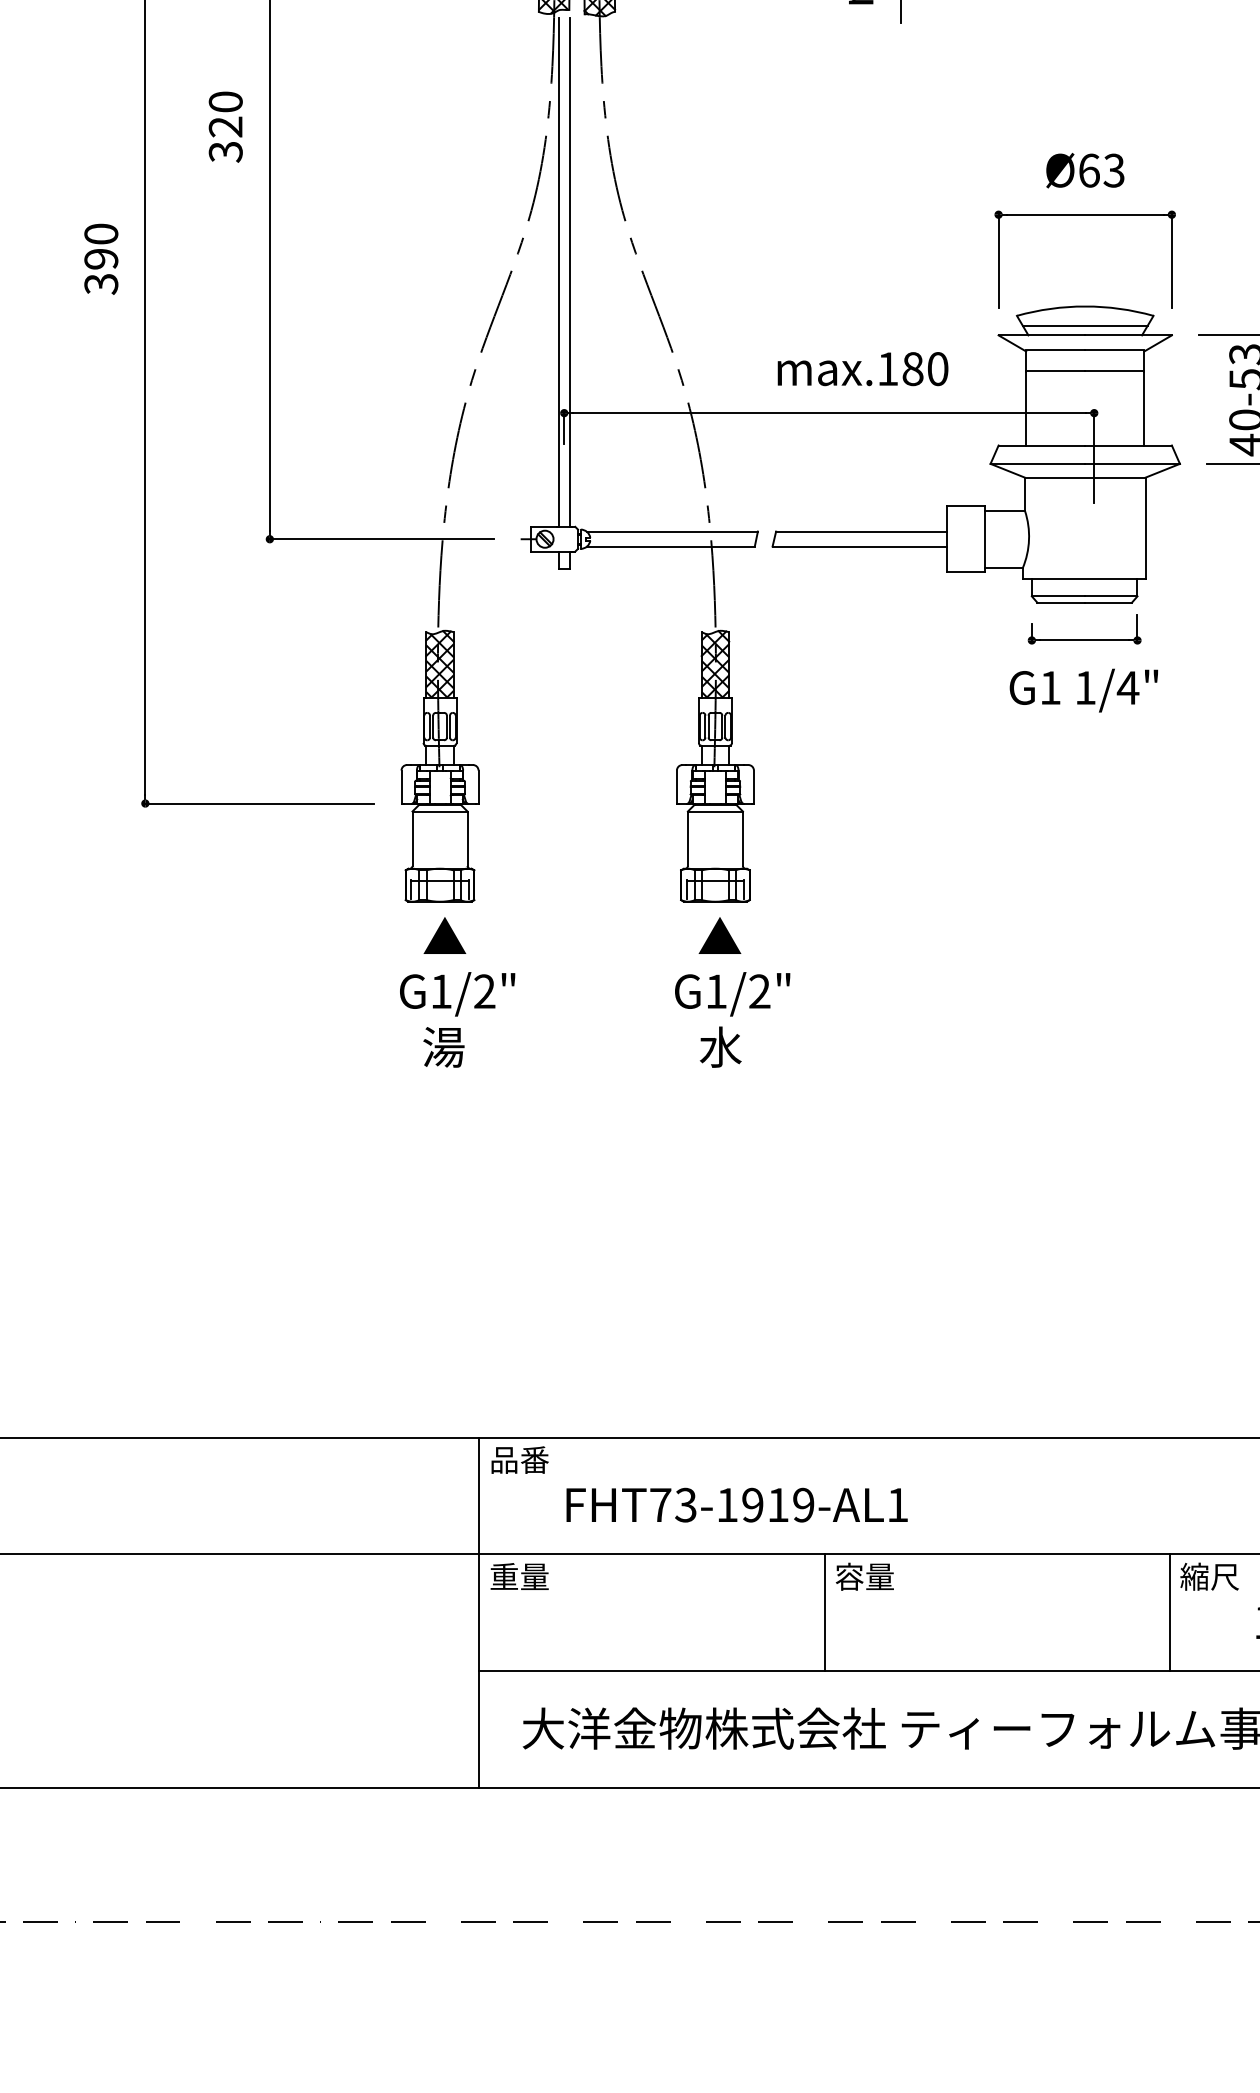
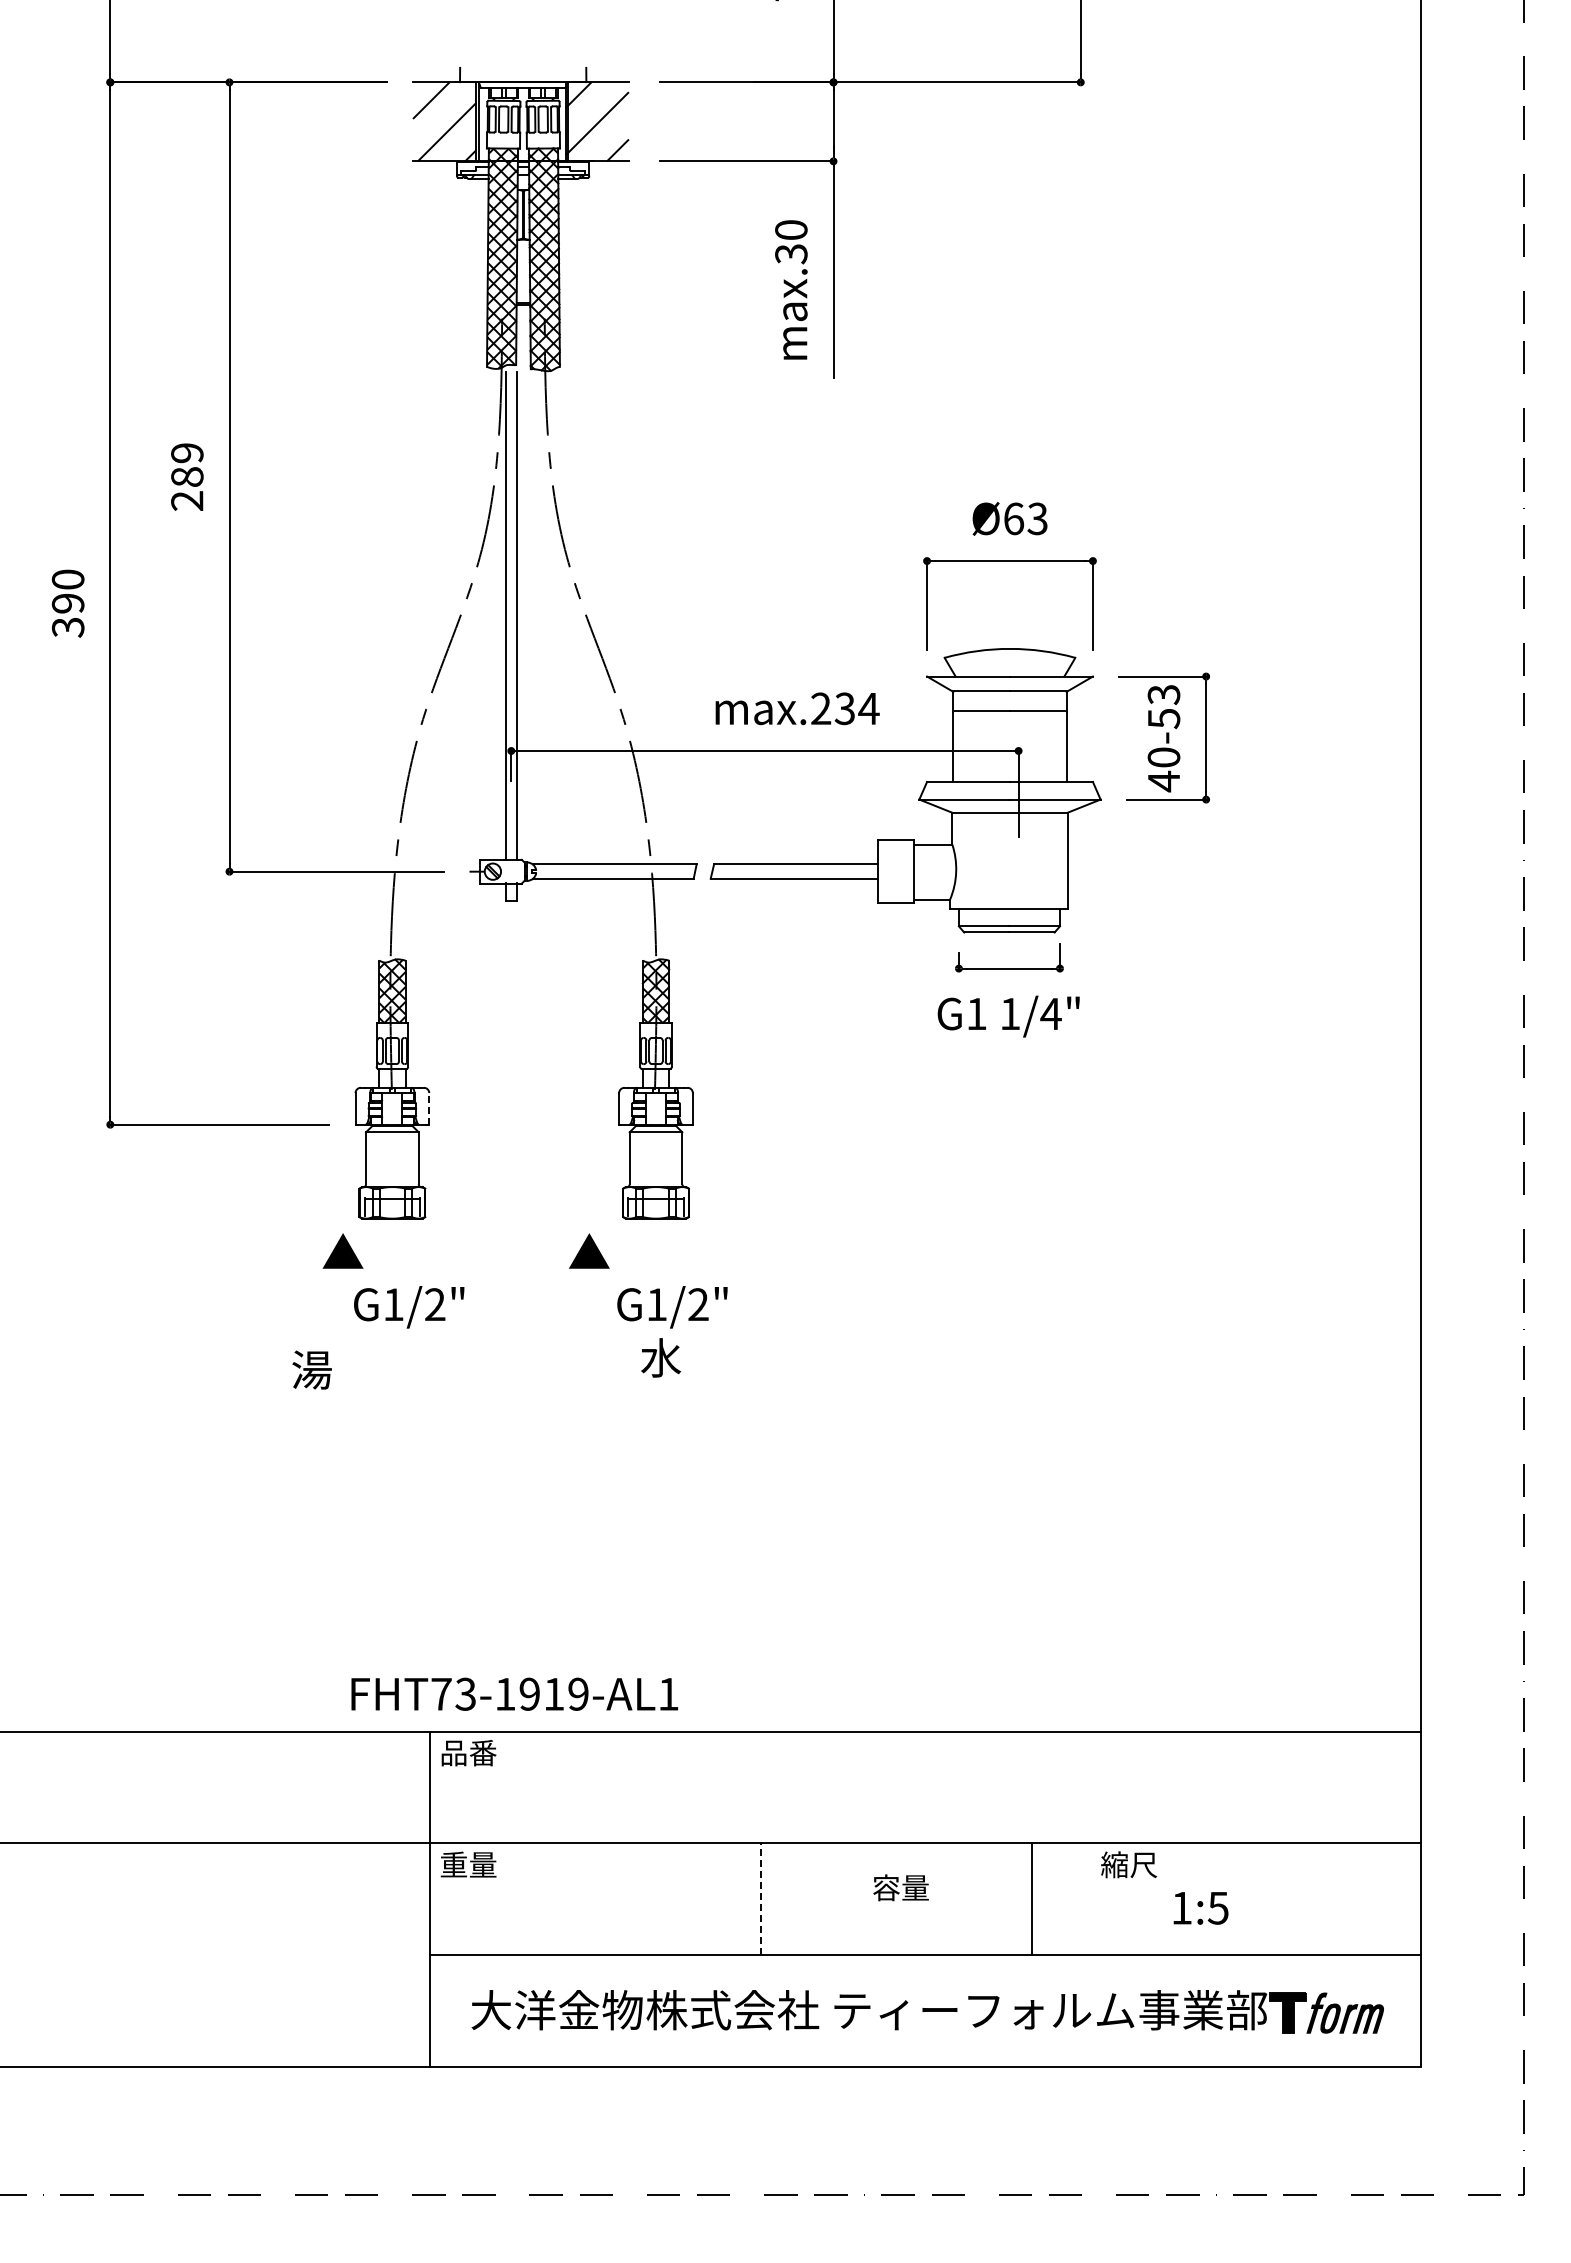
text: (225, 127) -> (187, 477), 320 -> 289
line: (1084, 325) -> (1009, 667), removed
text: (913, 368) -> (845, 708), max.180 -> max.234
line: (478, 786) -> (429, 1108), solid -> dashed
text: (444, 934) -> (342, 1250), moved
text: (720, 934) -> (589, 1250), moved
text: (443, 1046) -> (311, 1369), moved
text: (736, 1504) -> (514, 1693), moved
text: (864, 1576) -> (900, 1887), moved
line: (824, 1612) -> (760, 1899), solid -> dashed
line: (1169, 1612) -> (1031, 1899), moved

